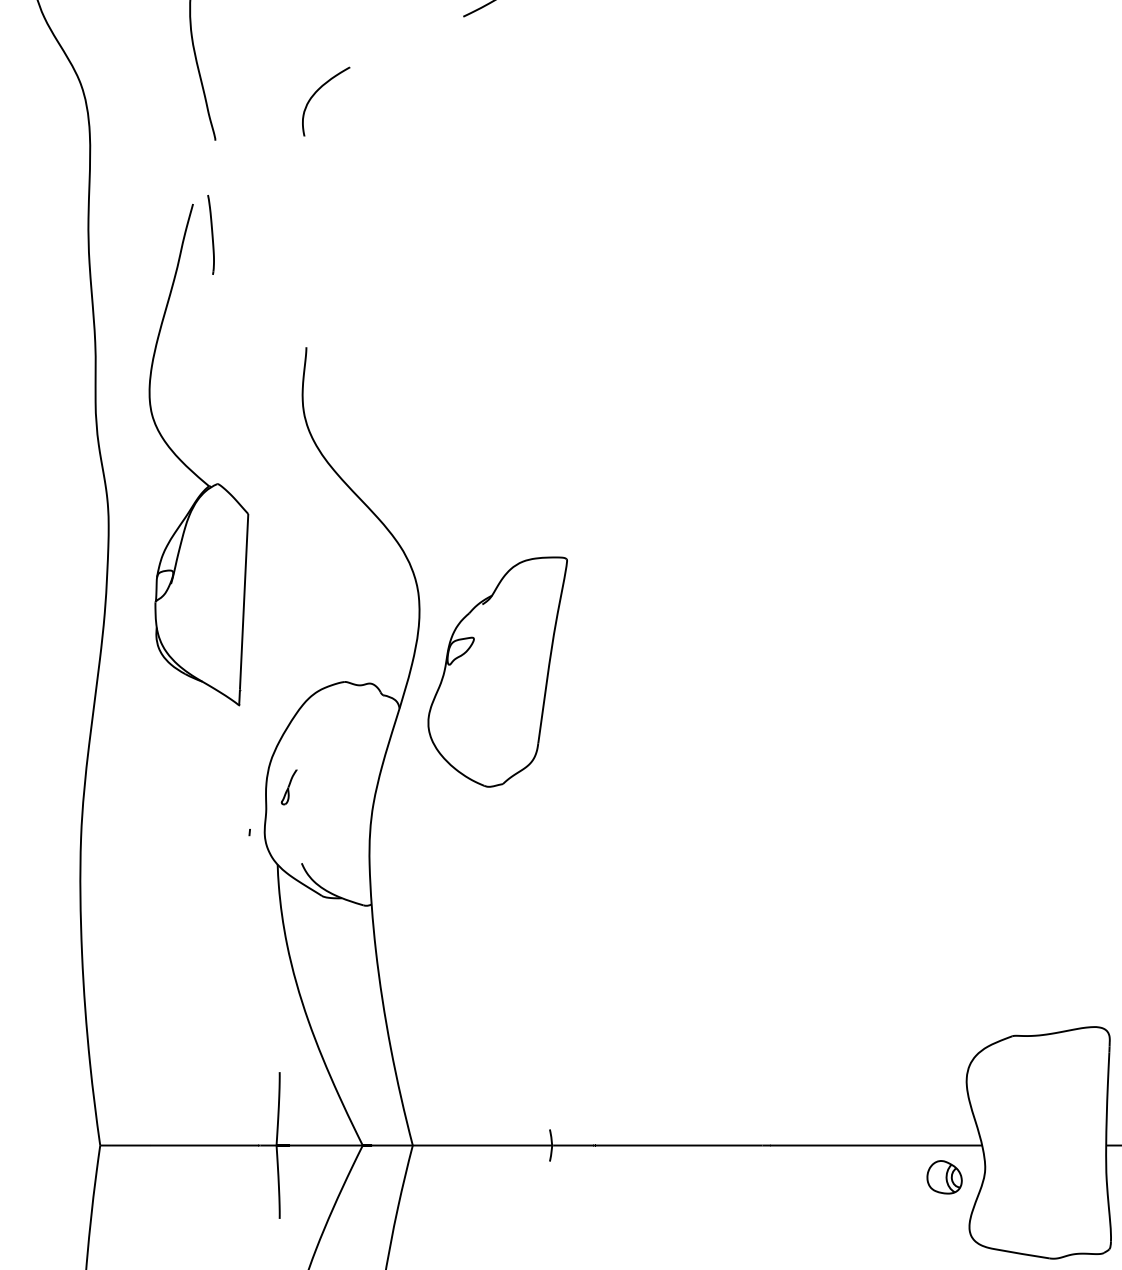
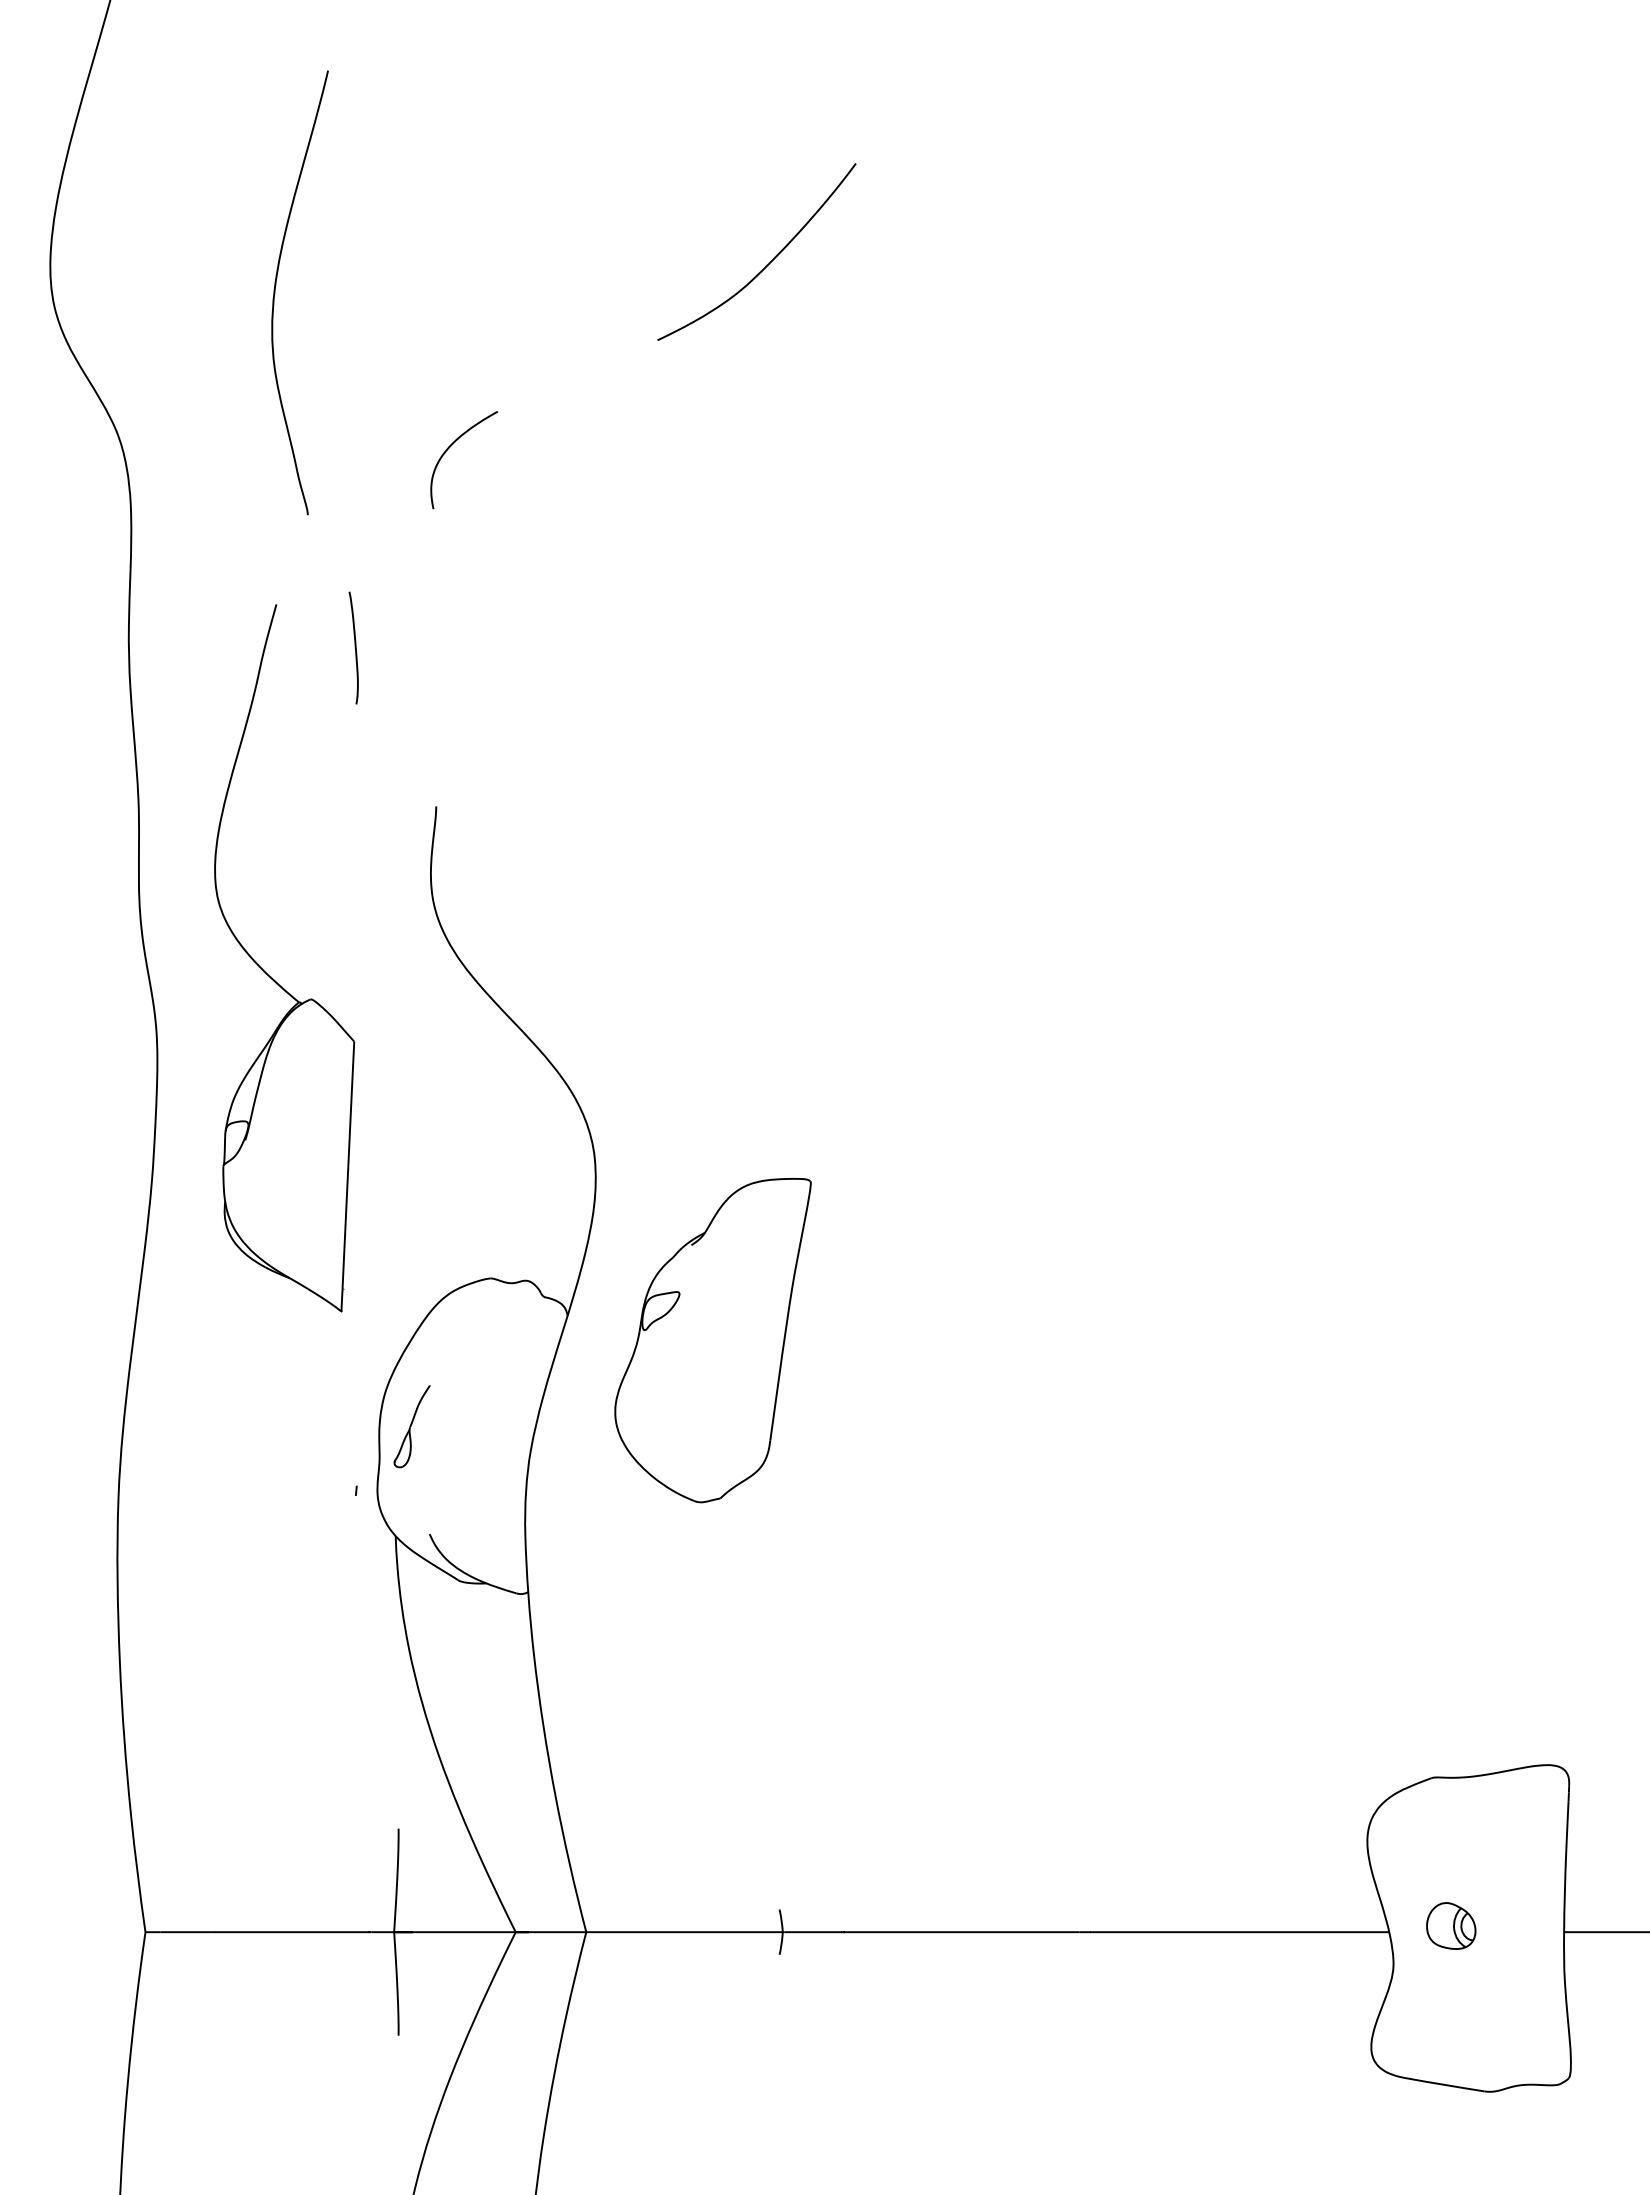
part: (210, 234) -> (353, 647), moved
part: (497, 672) -> (712, 1340), moved
part: (288, 786) -> (411, 1426), size x1.67
part: (944, 1176) -> (1451, 1925), moved

